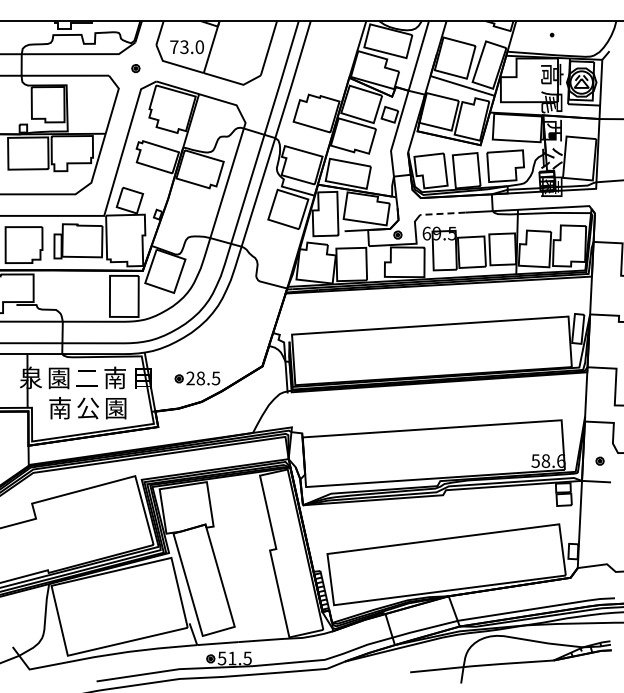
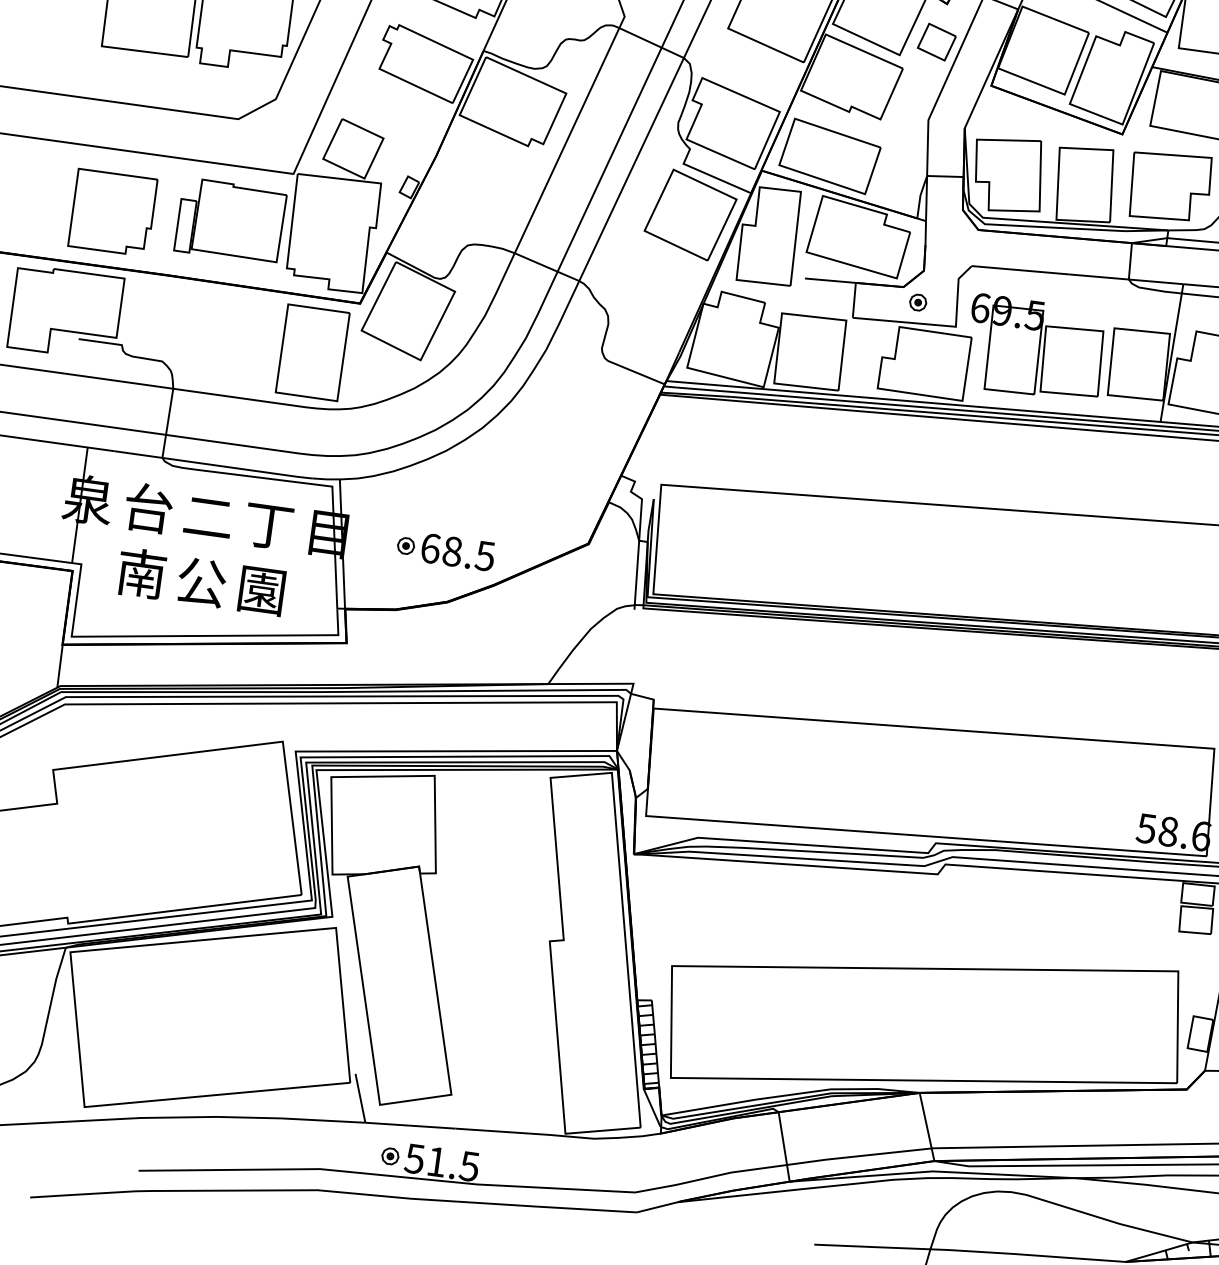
line: (442, 213) -> (1020, 269), dashed -> solid
text: (58, 377) -> (147, 507), 園 -> 台
text: (115, 377) -> (269, 524), 南 -> 丁
text: (190, 378) -> (430, 548), 28.5 -> 68.5

